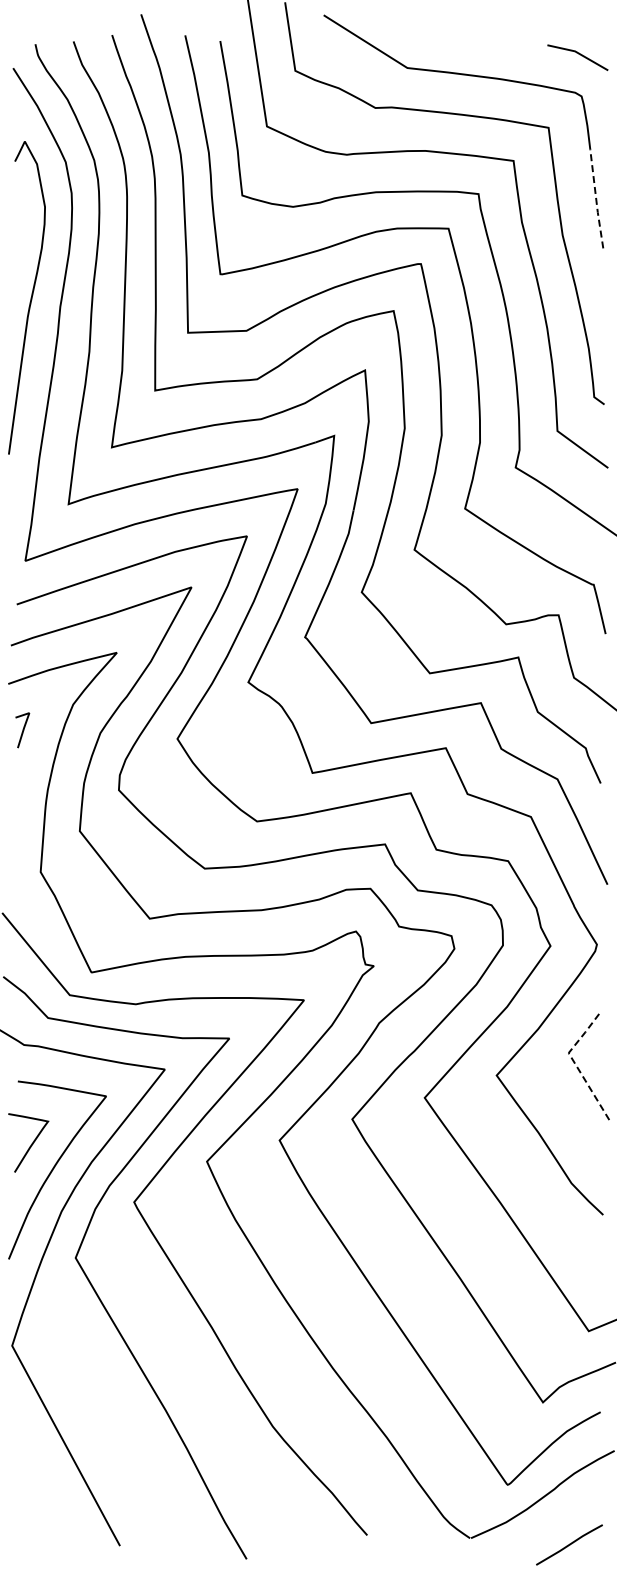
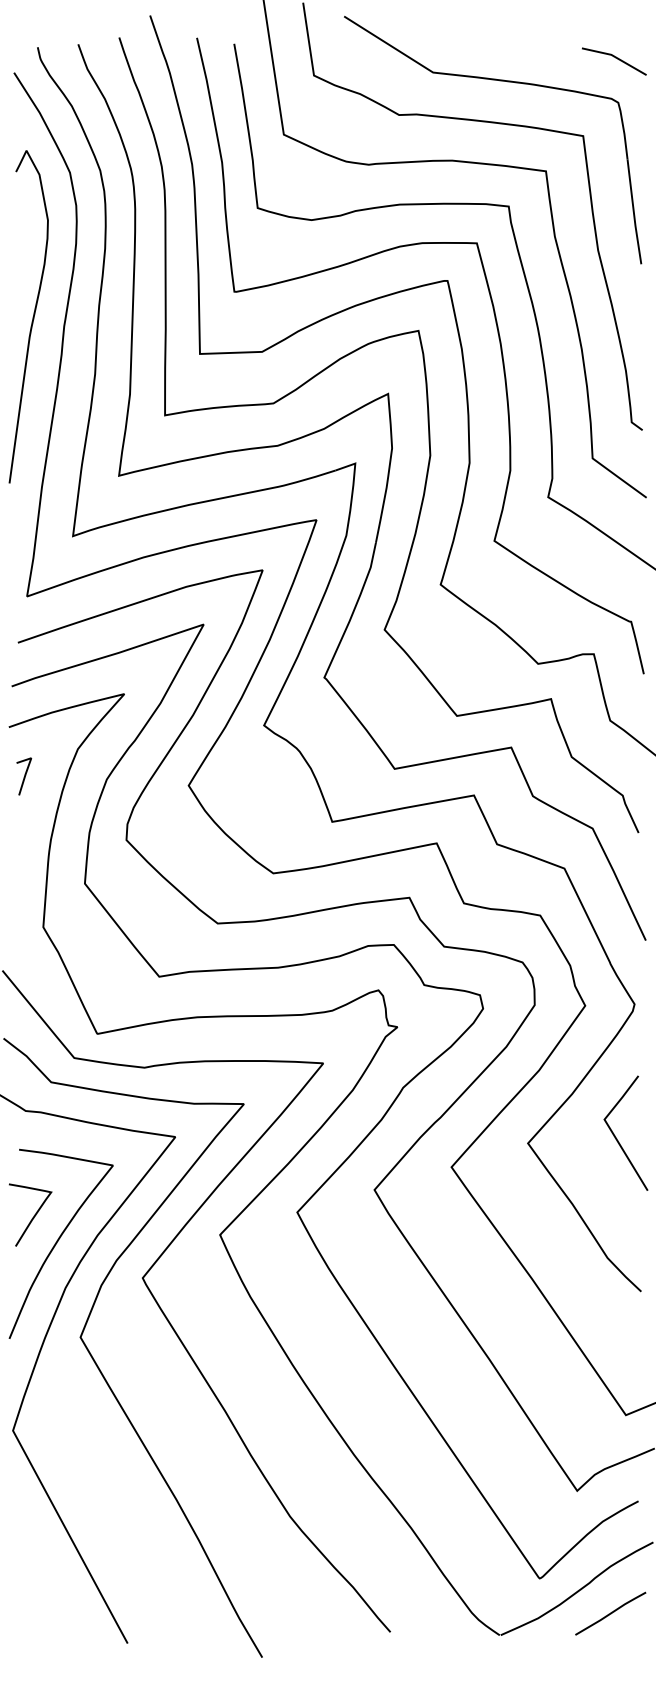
line: (596, 199) -> (634, 212), dashed -> solid
line: (574, 1063) -> (610, 1130), dashed -> solid
line: (569, 1544) -> (610, 1613), moved

